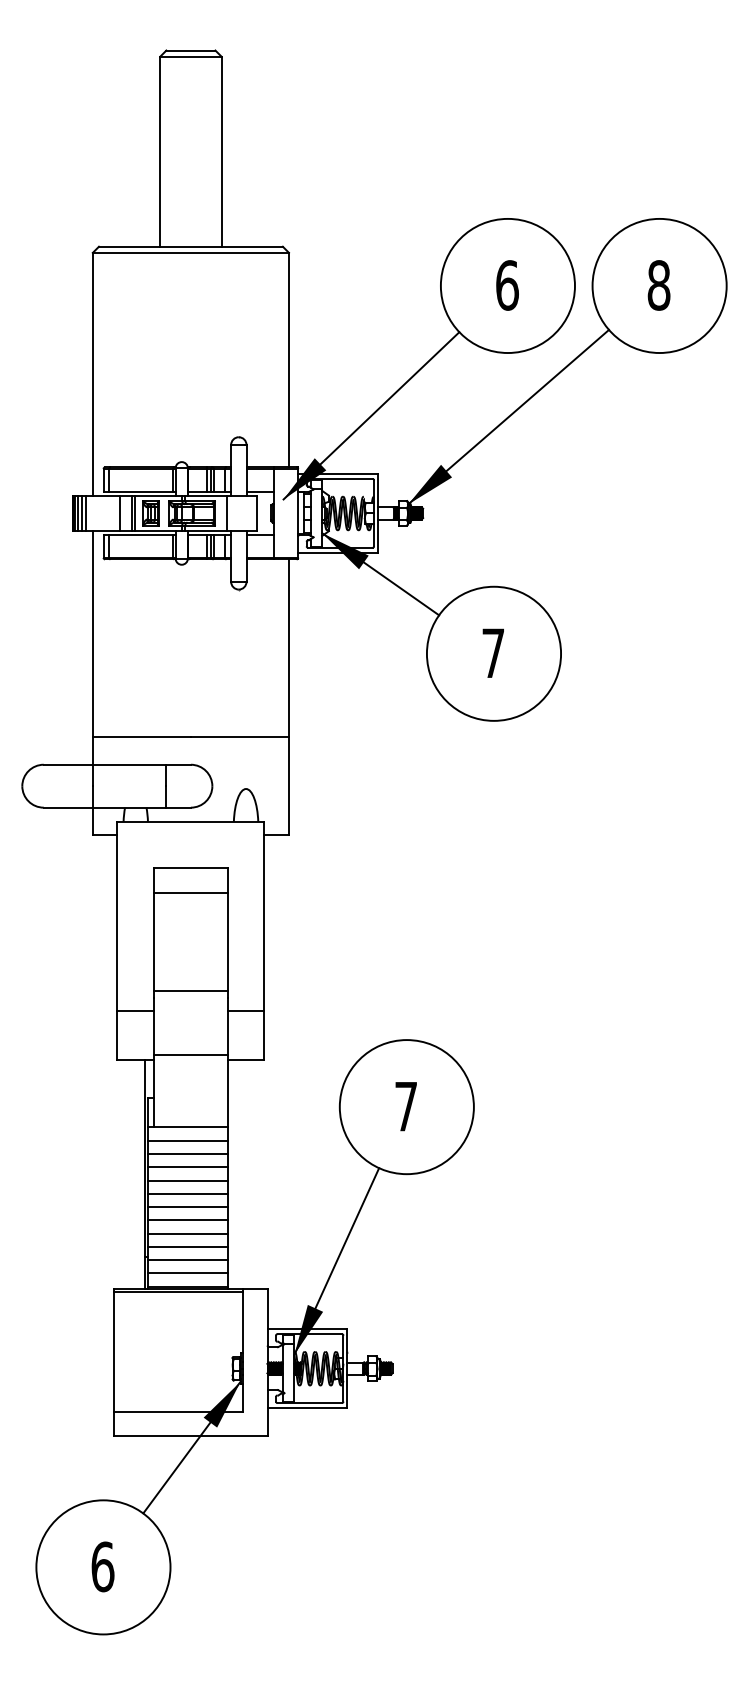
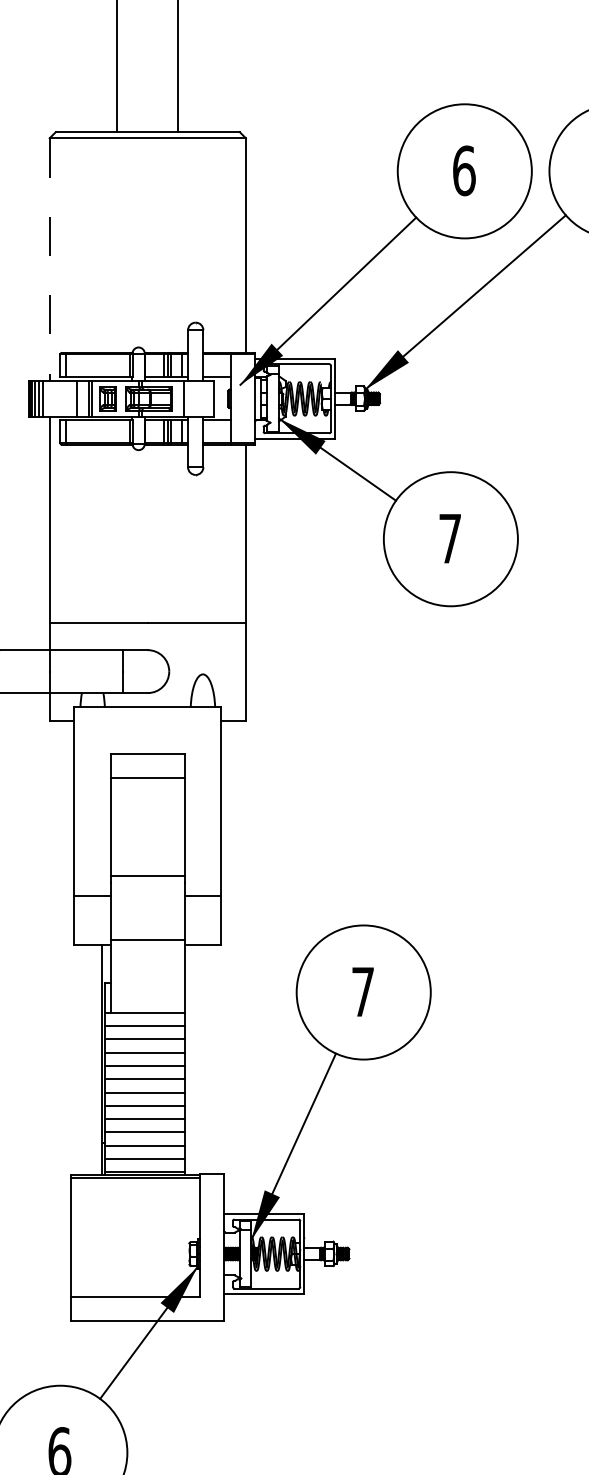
line: (92, 374) -> (49, 259), solid -> dashed

